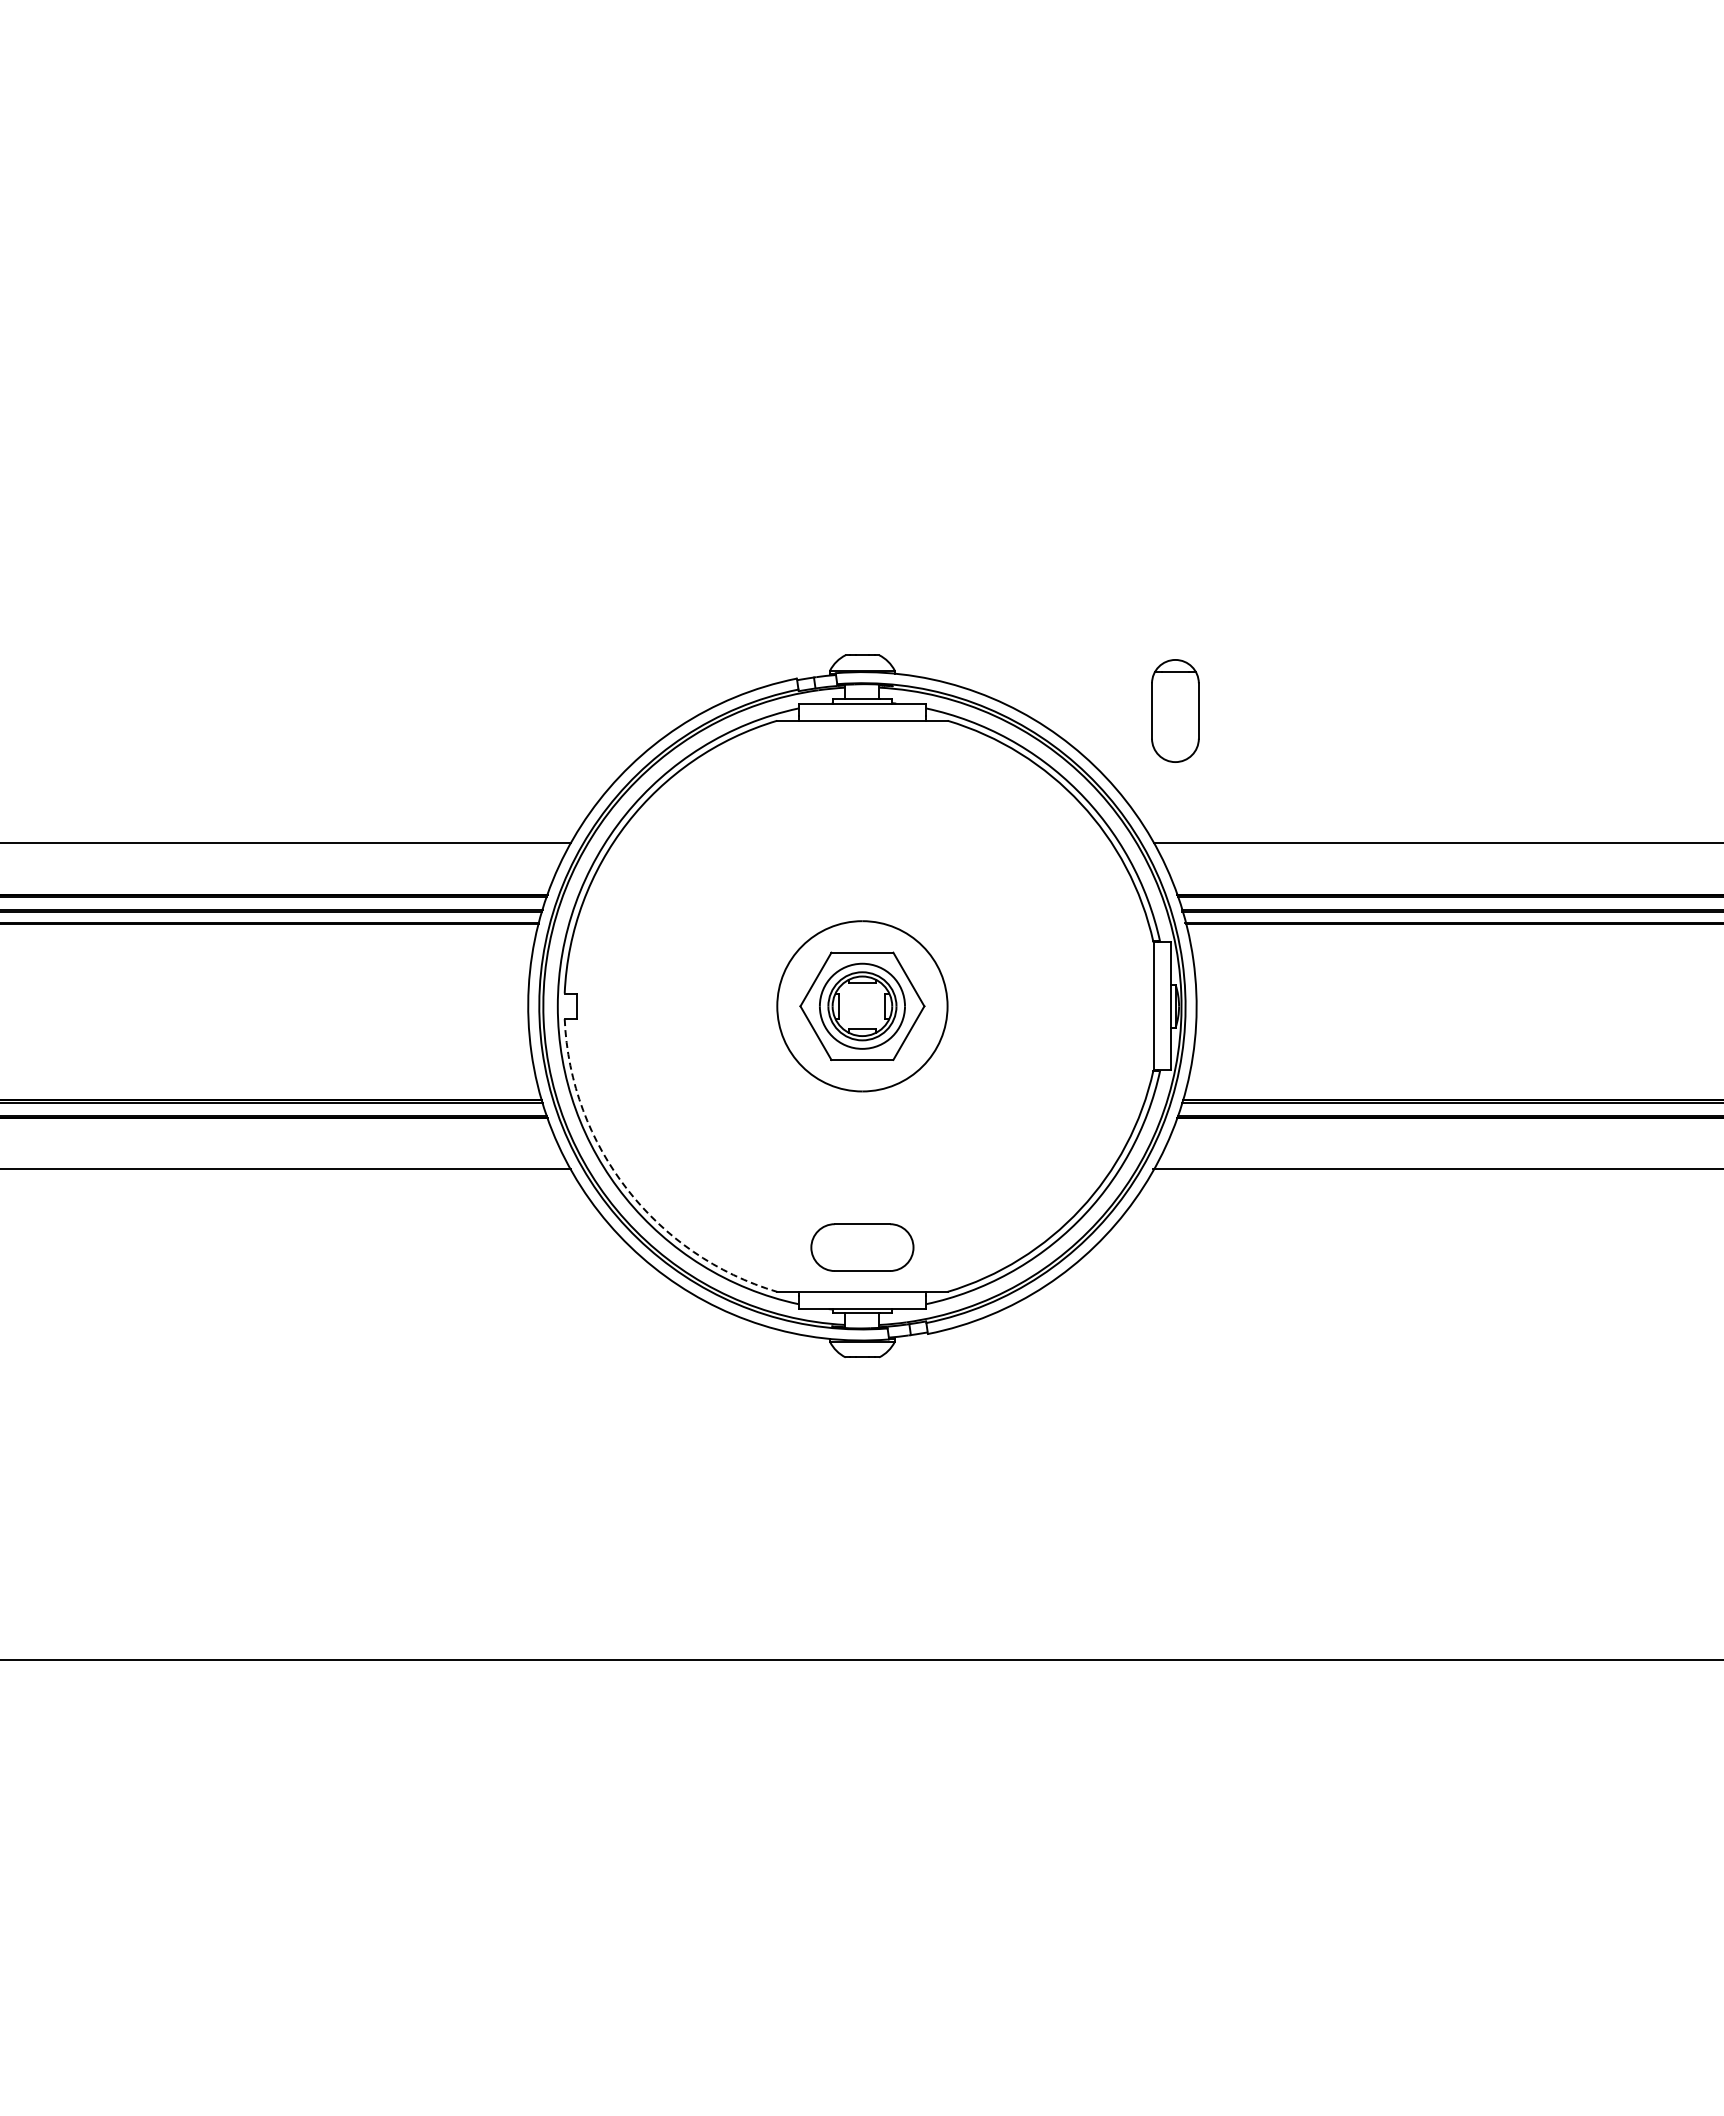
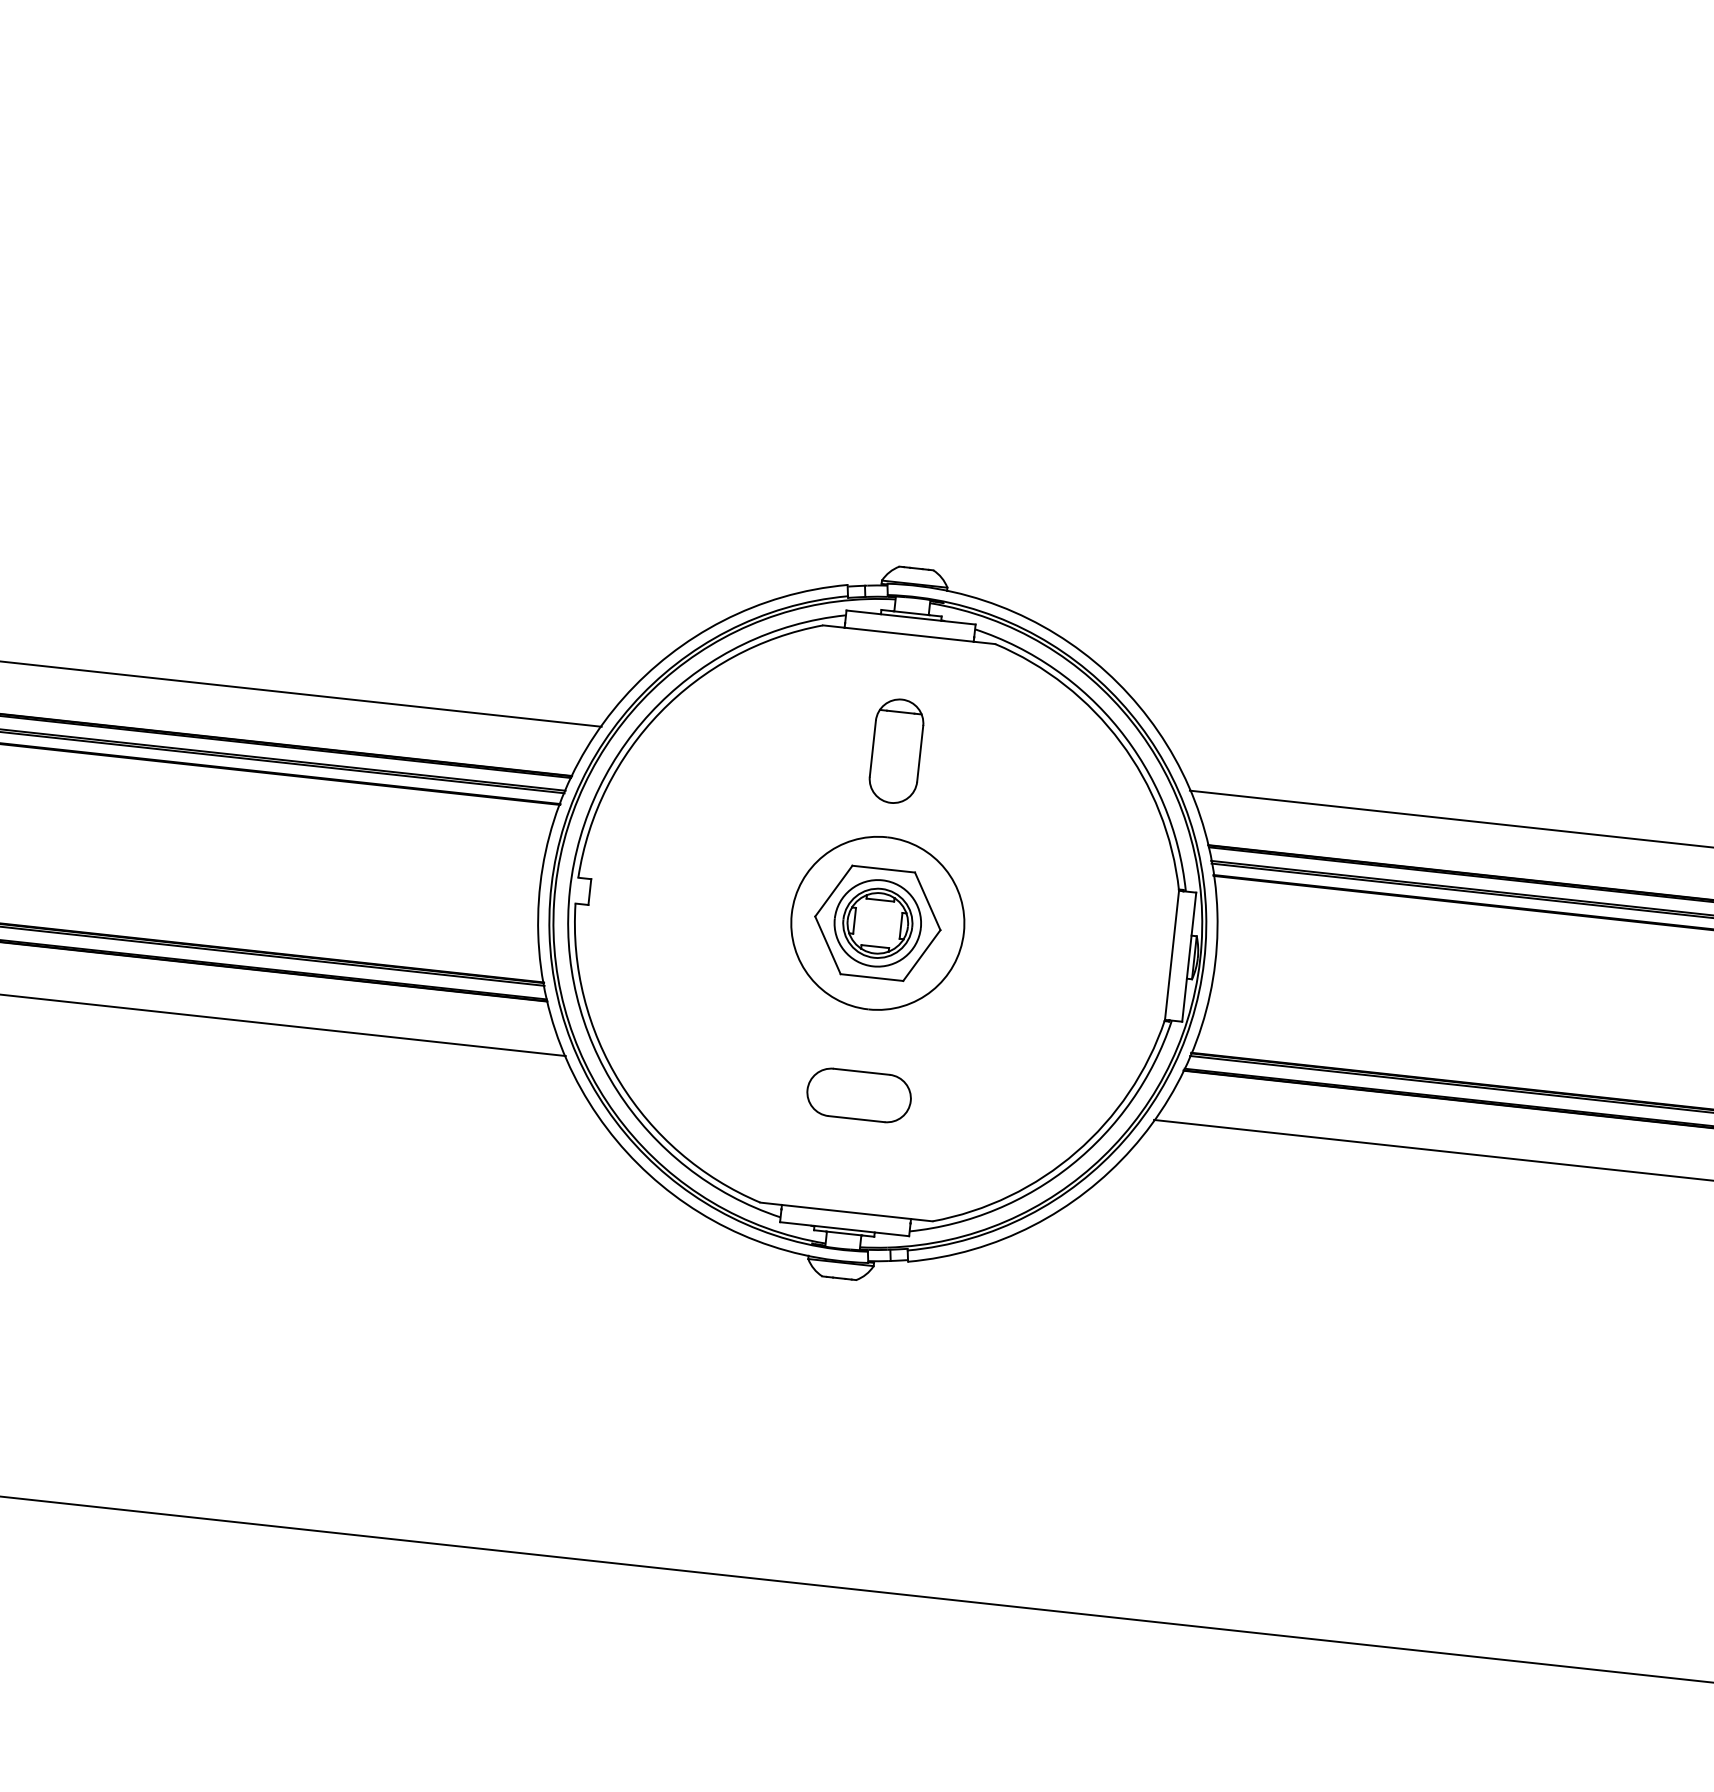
part: (1175, 710) -> (896, 750), moved
arc: (627, 1189) -> (620, 1082), dashed -> solid
part: (862, 1247) -> (859, 1095), moved

